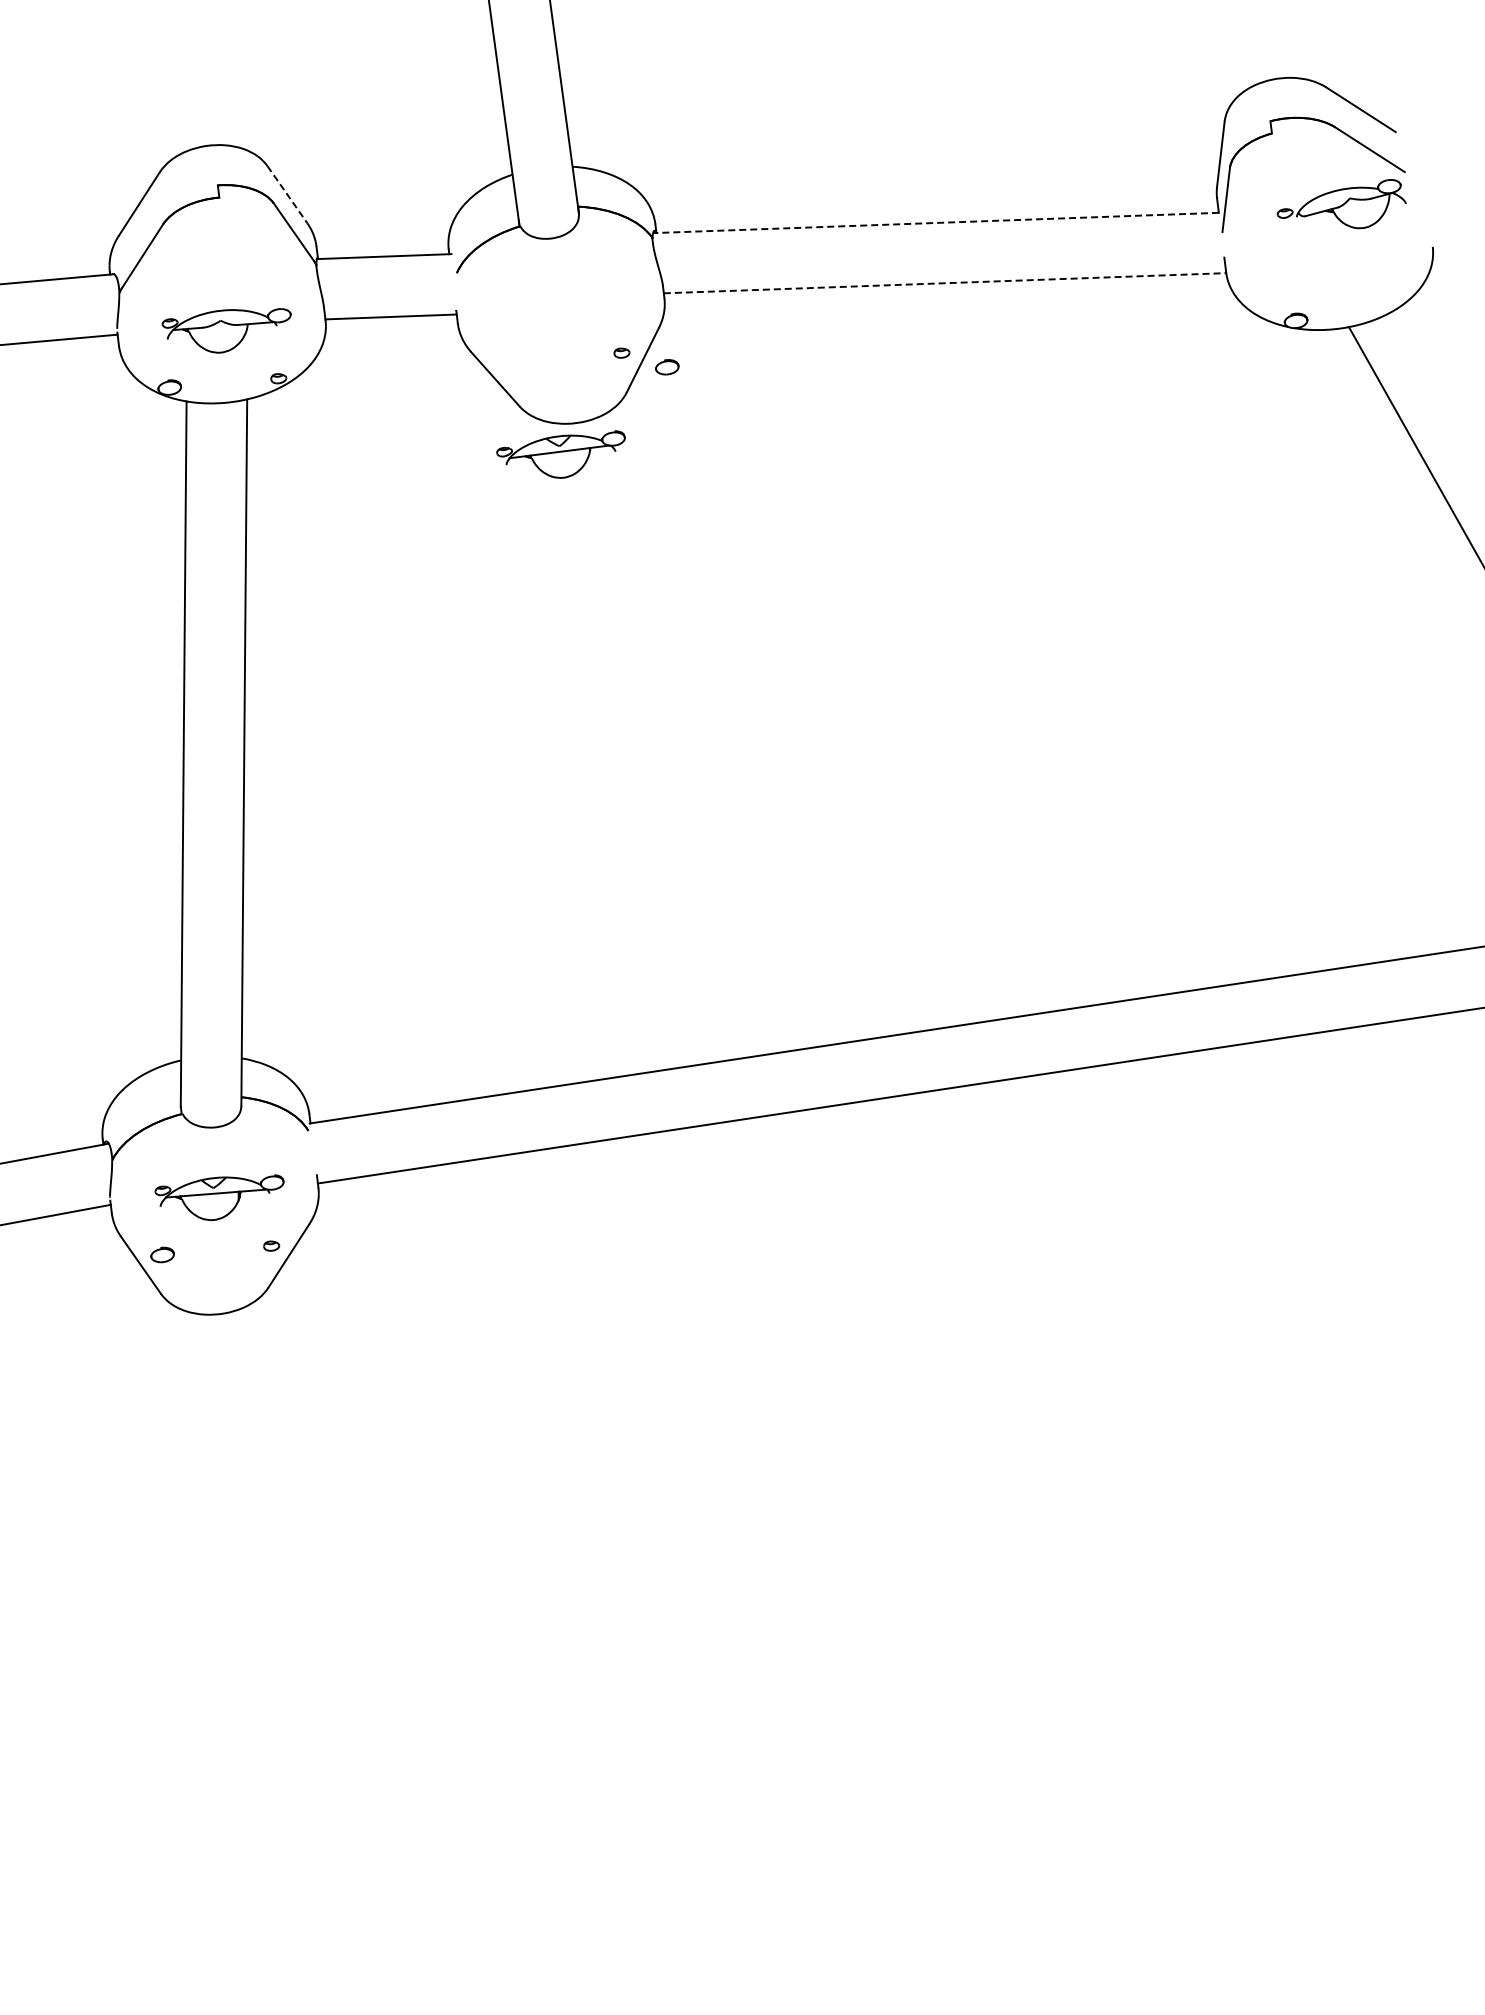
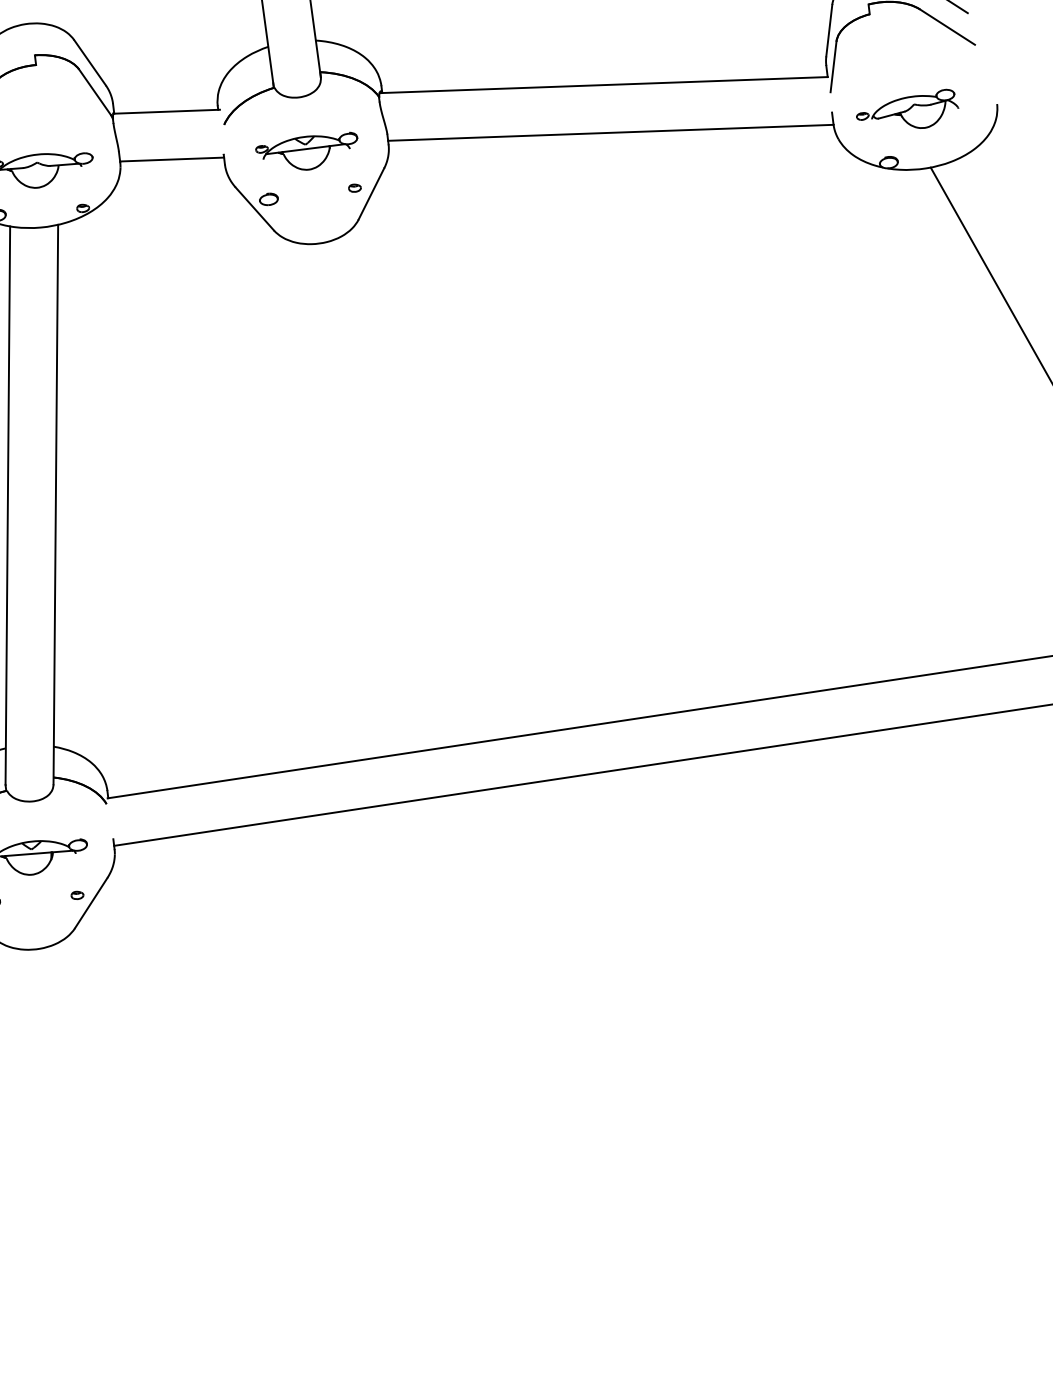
line: (287, 194) -> (90, 62), dashed -> solid
part: (1341, 204) -> (907, 109), moved
line: (935, 222) -> (603, 84), dashed -> solid
line: (945, 283) -> (611, 133), dashed -> solid
part: (667, 367) -> (269, 199), moved
part: (560, 454) -> (306, 151), moved

